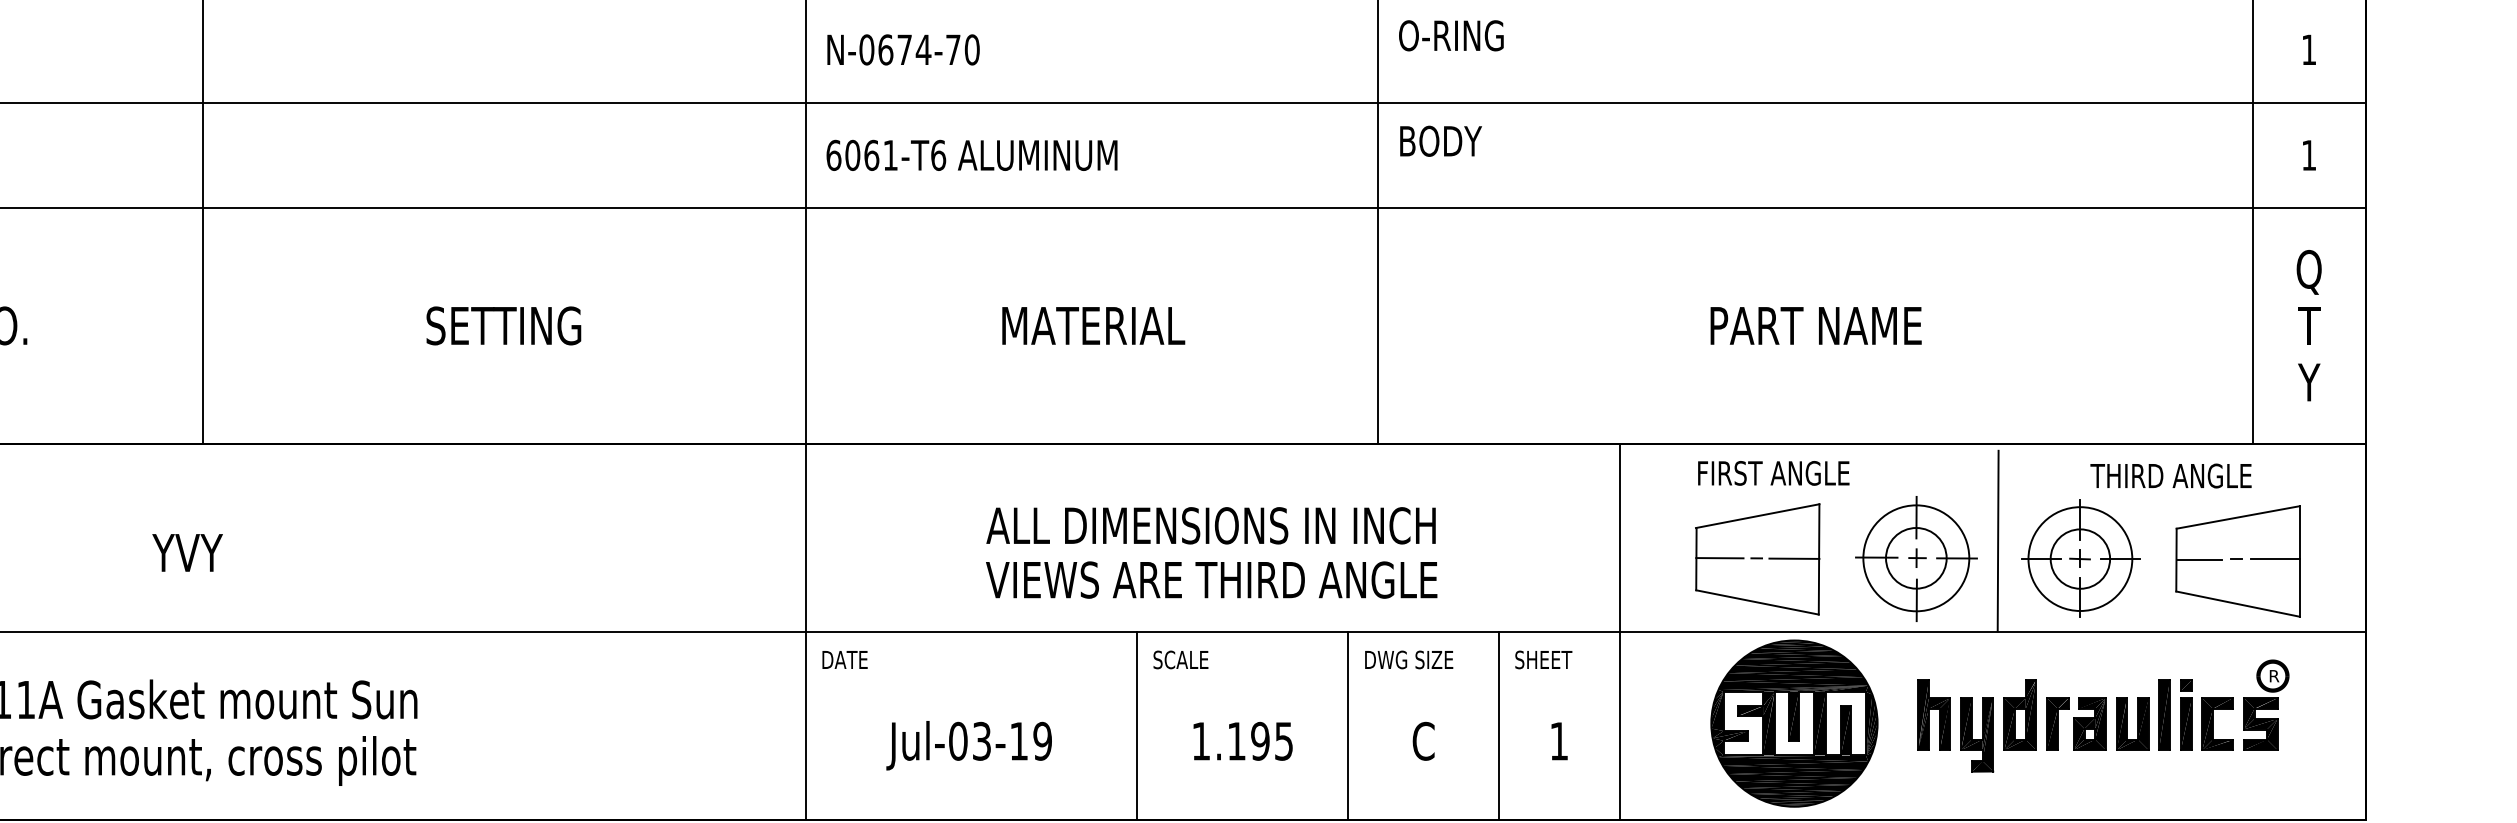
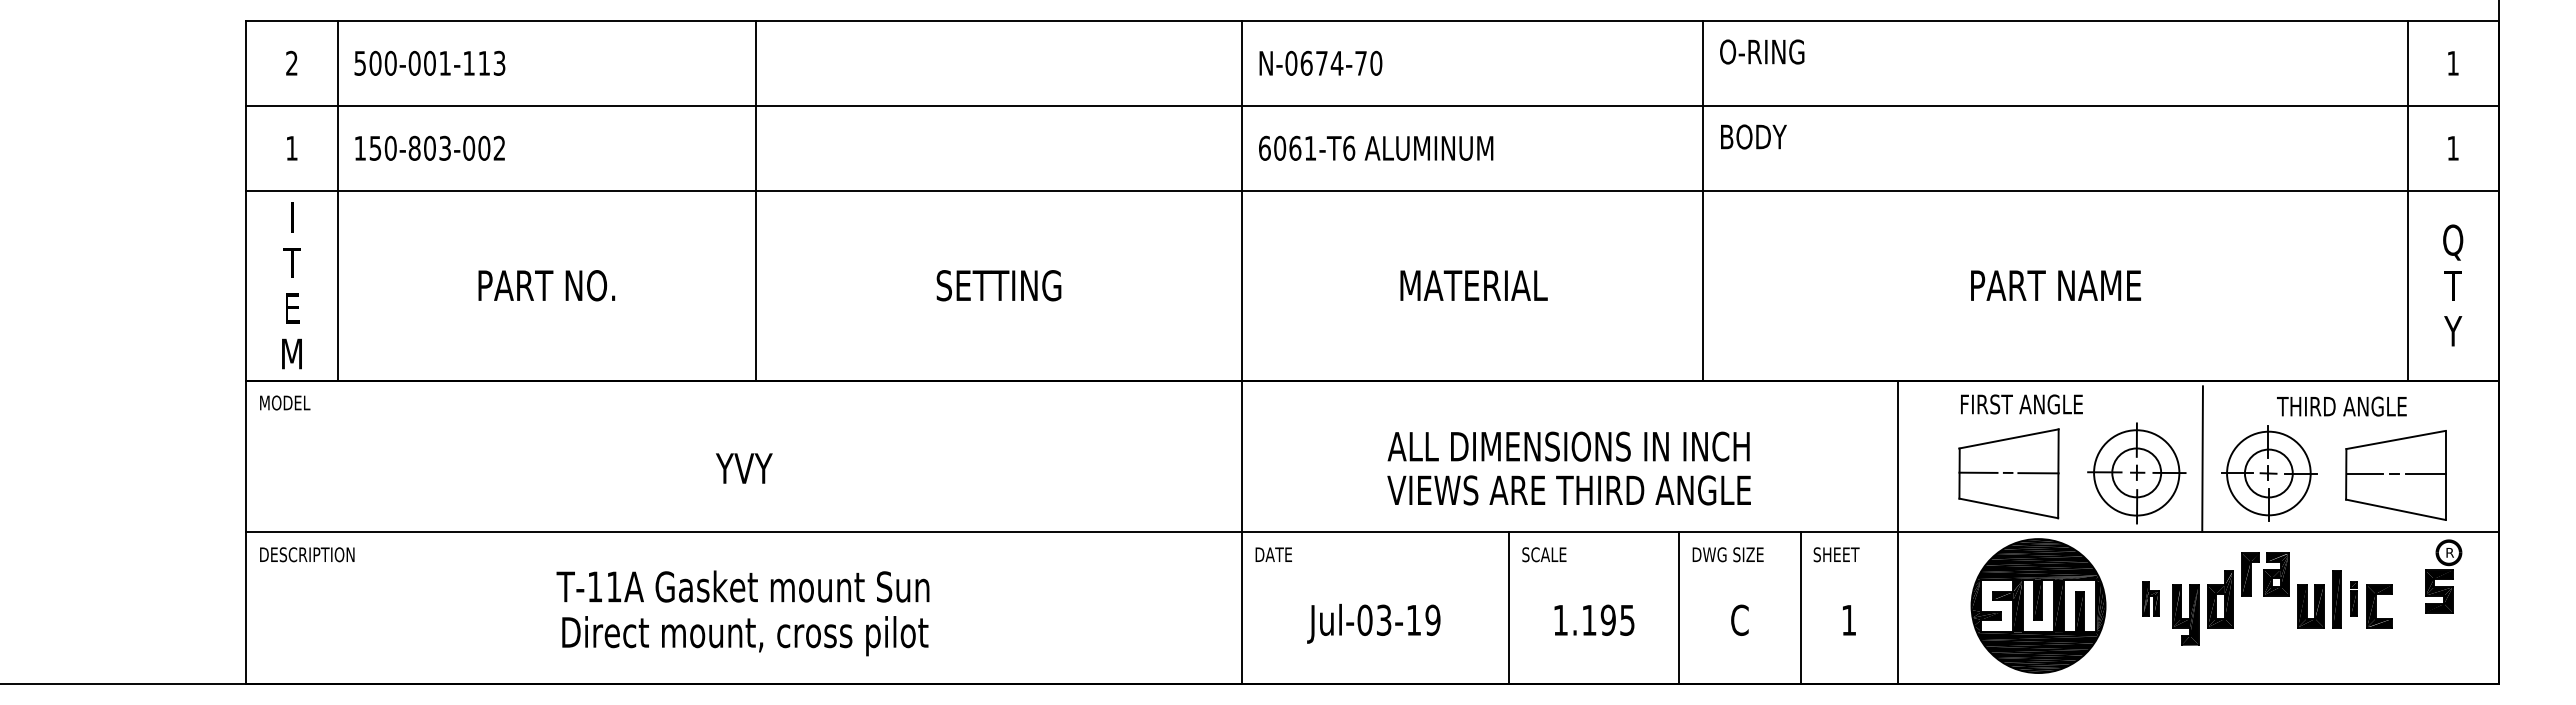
part: (2266, 705) -> (2443, 576), moved
part: (1933, 715) -> (2150, 599), size x0.6
part: (2185, 715) -> (2353, 599), size x0.6
part: (2076, 724) -> (2265, 574), moved

